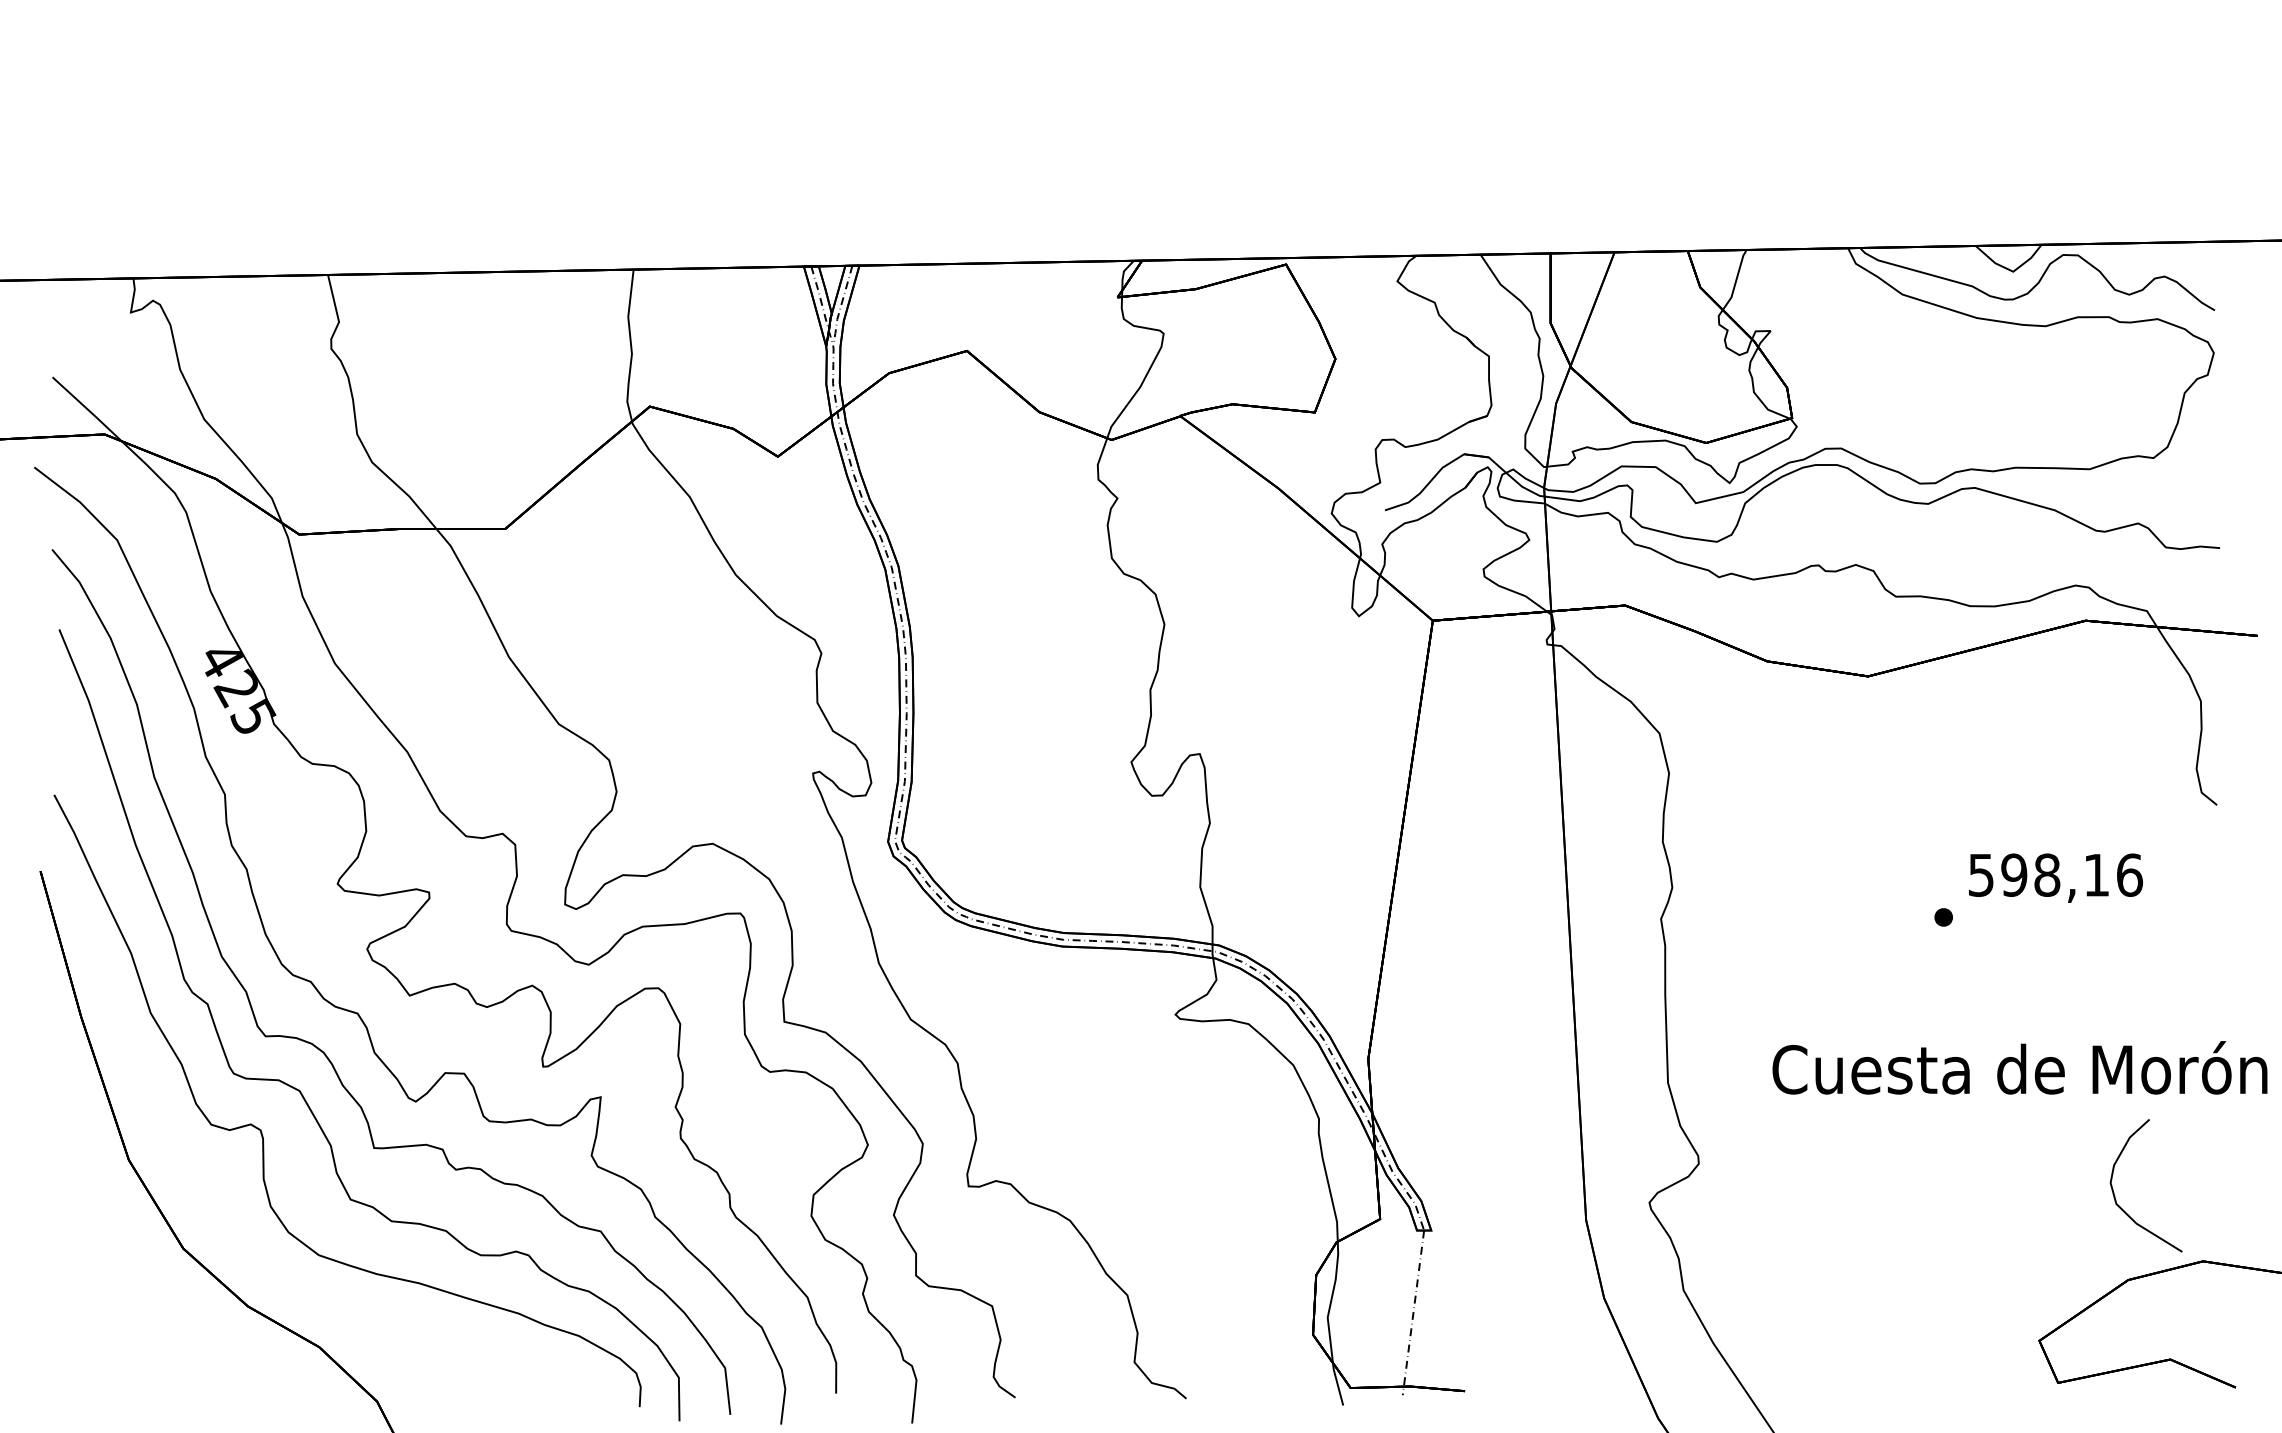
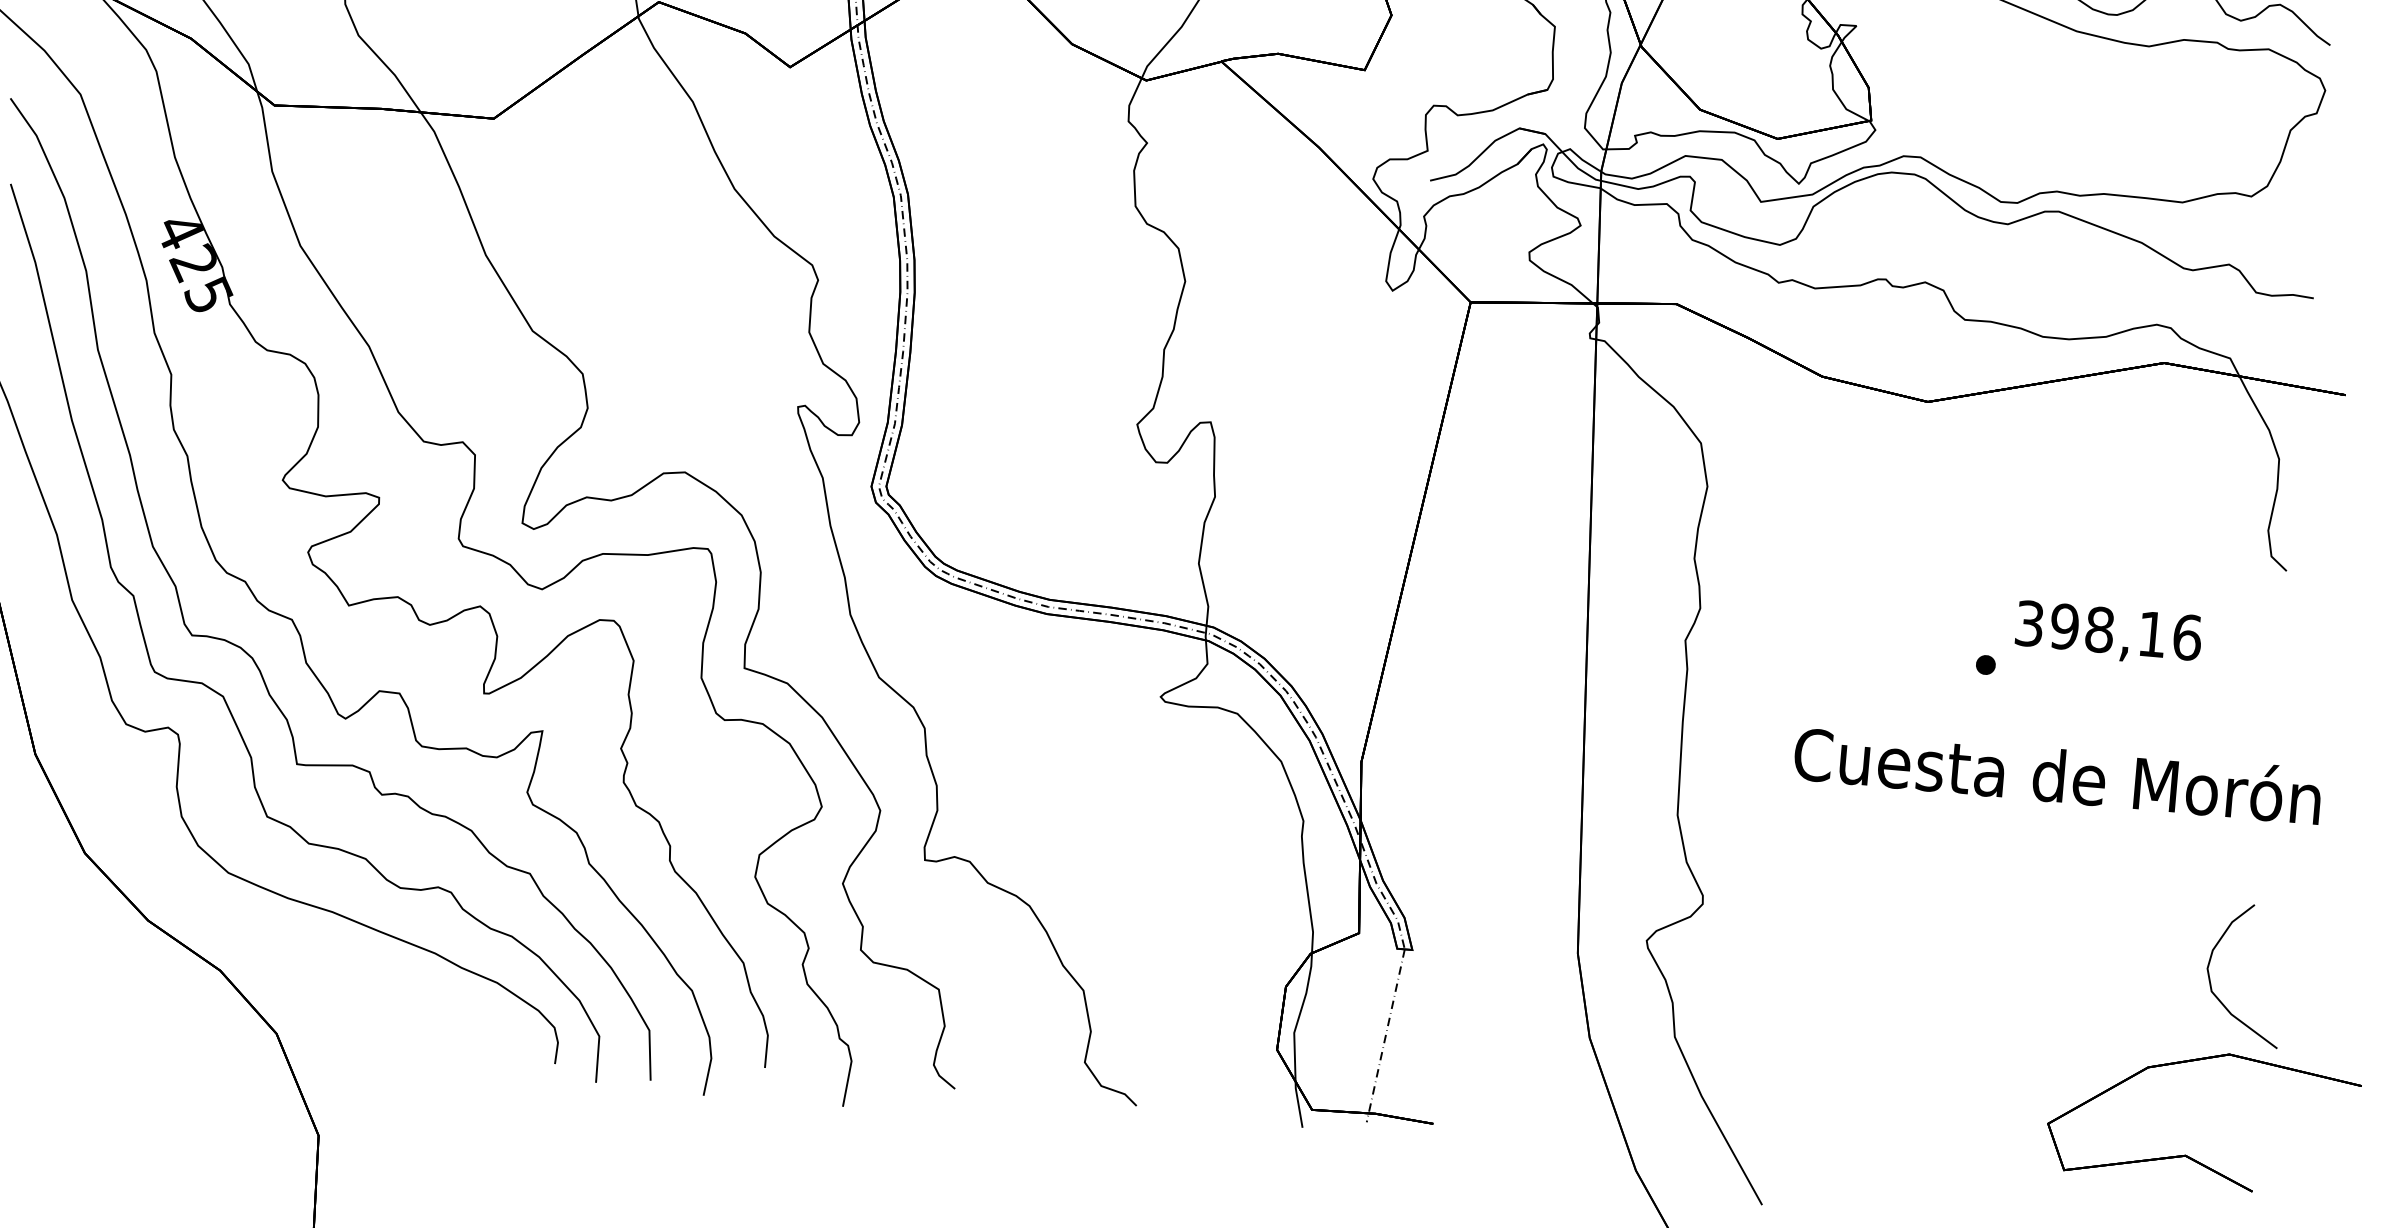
text: (1981, 874) -> (2029, 622), 598,16 -> 398,16
text: (2019, 1067) -> (2057, 774), moved
curve: (2114, 1192) -> (2210, 979), moved

